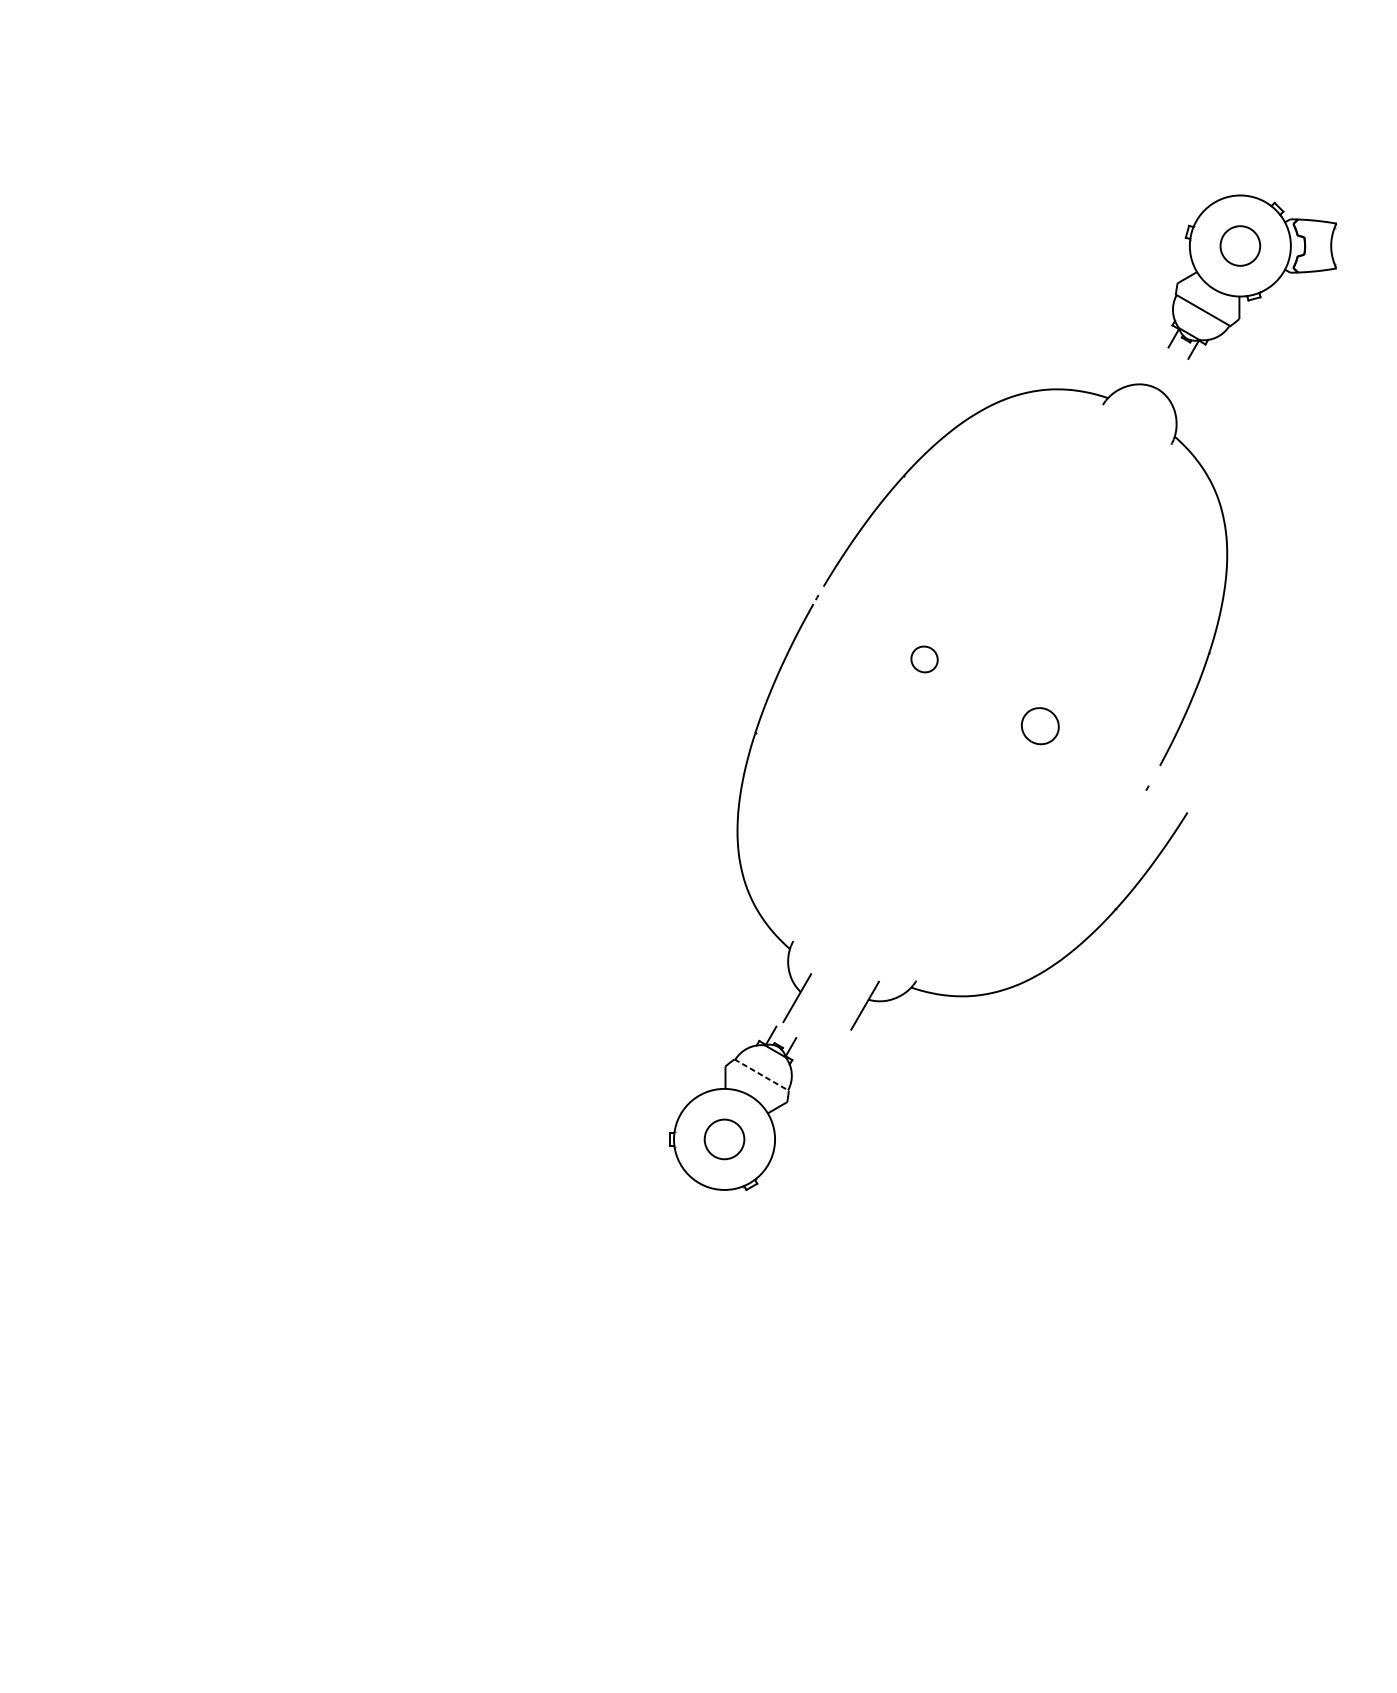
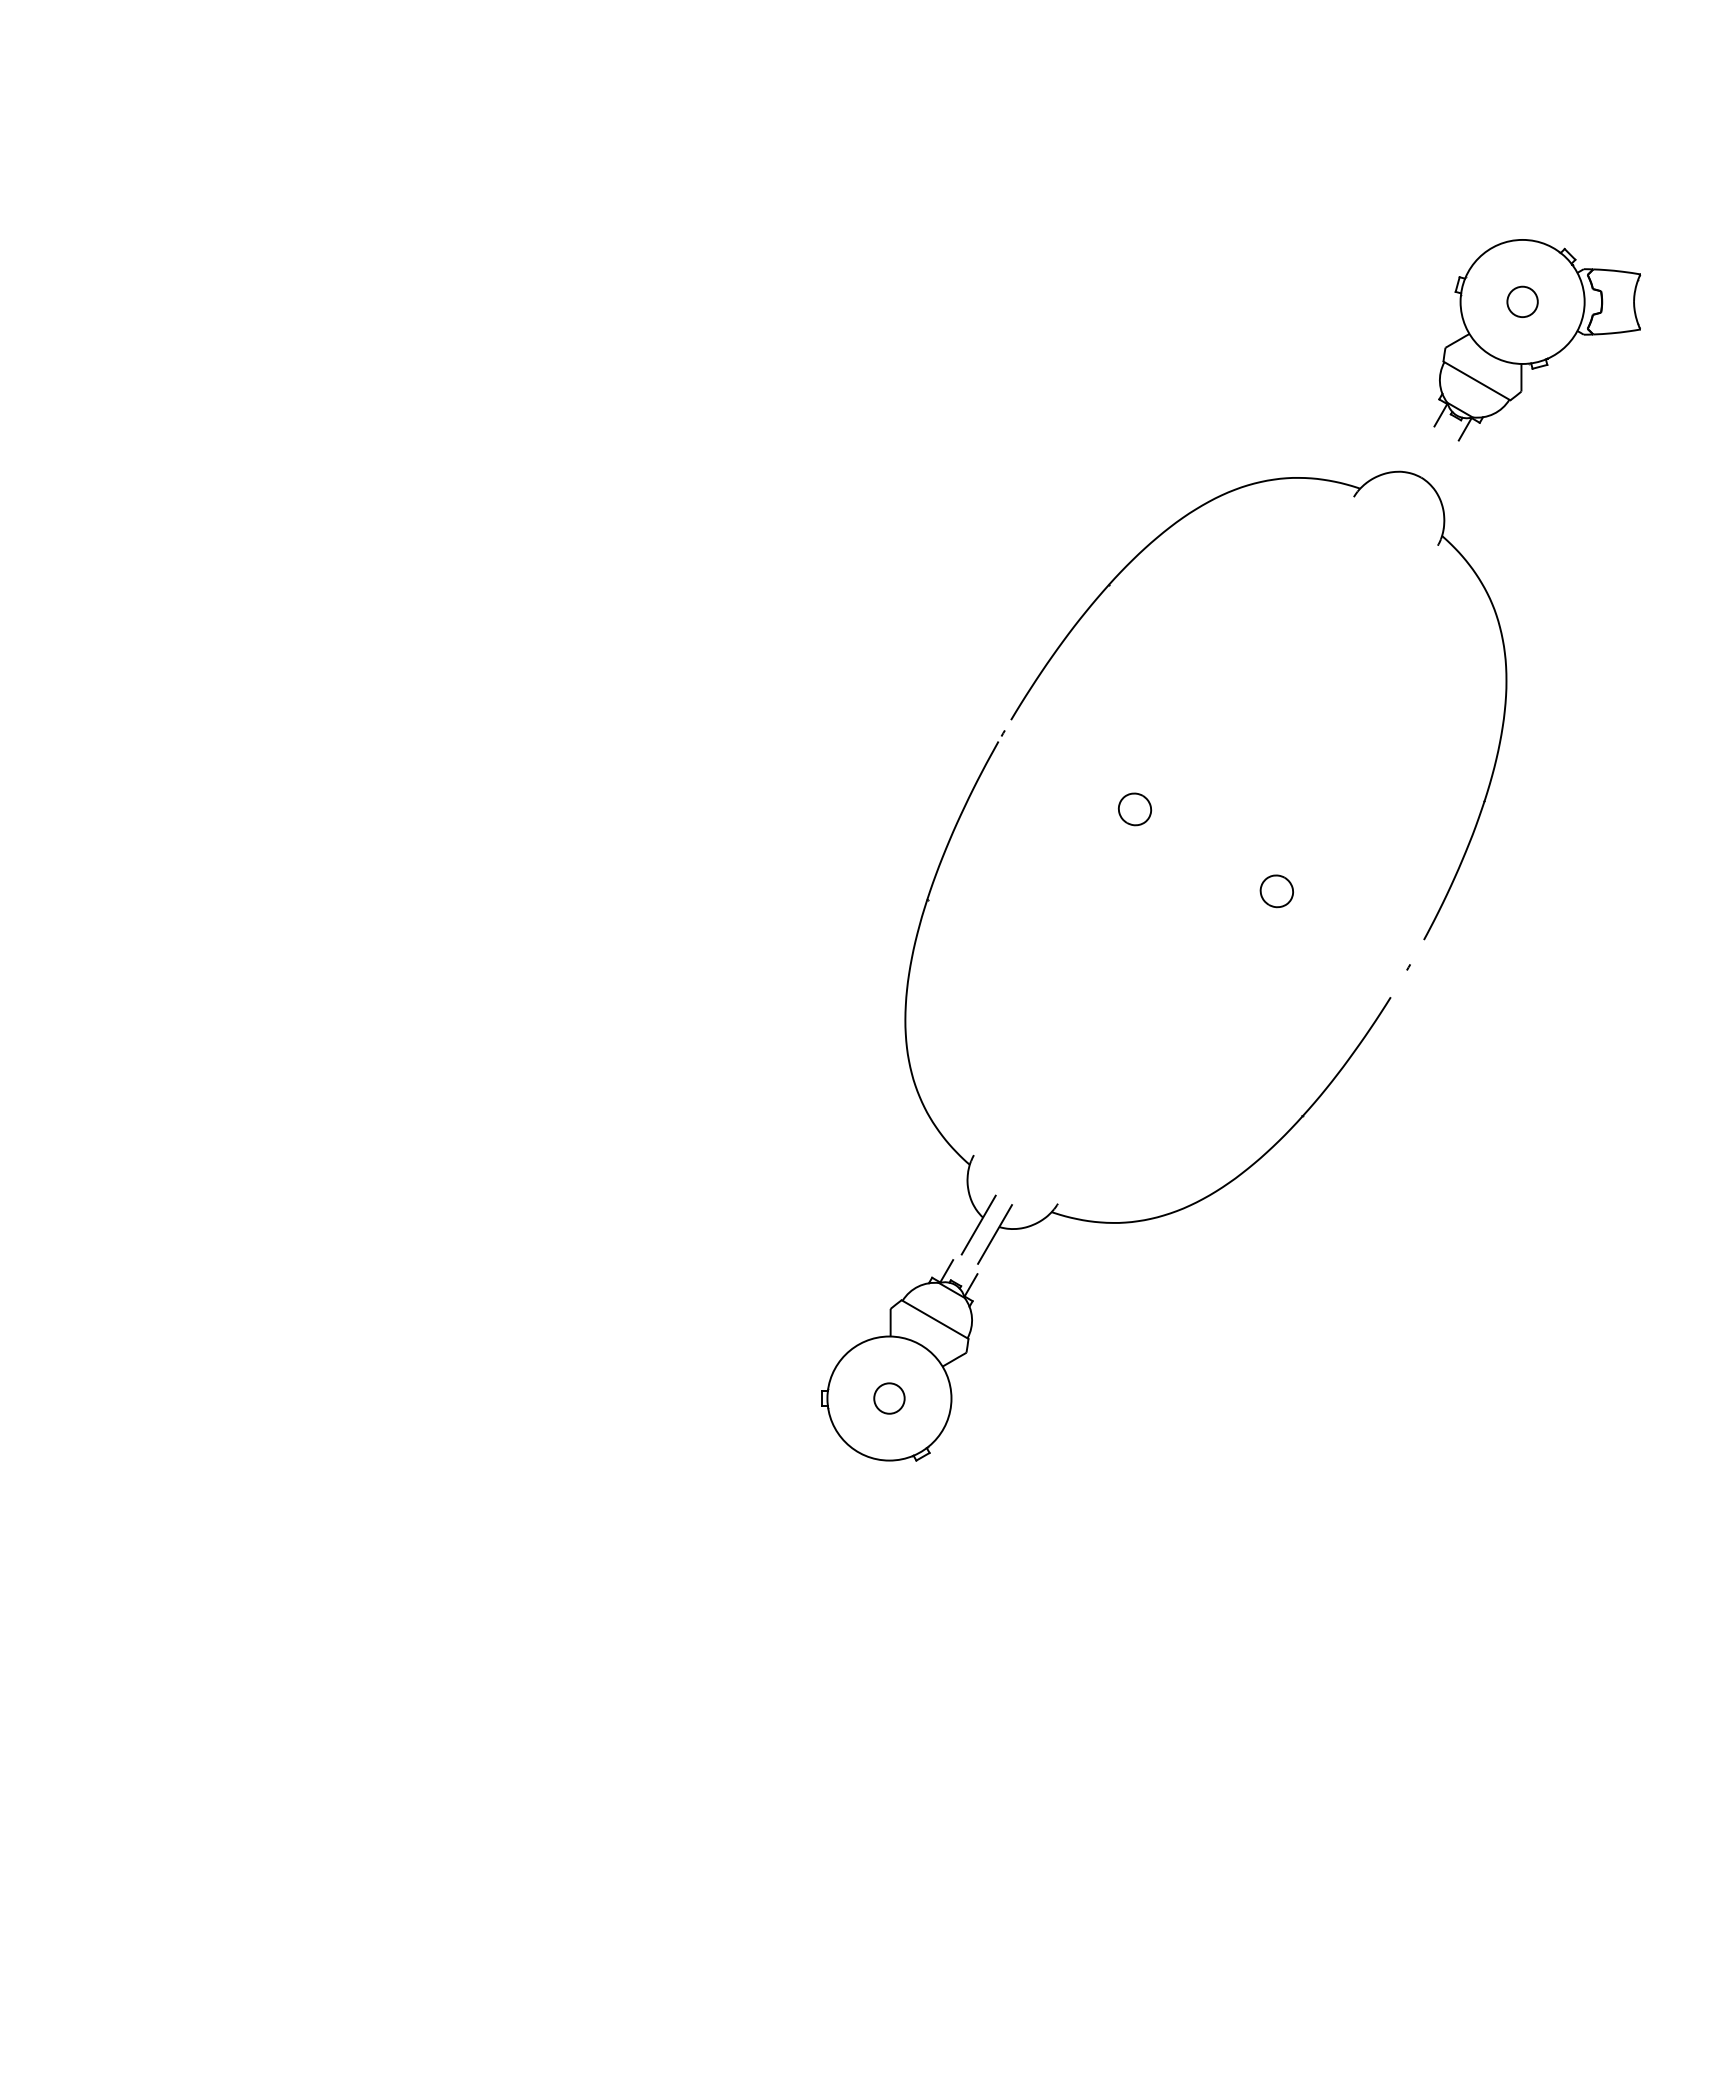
circle: (1240, 245) -> (1522, 301), size x0.62
part: (1039, 726) -> (1276, 891), size x0.71
part: (1049, 966) -> (1221, 1186), moved
line: (762, 1075) -> (935, 1319), dashed -> solid
circle: (724, 1139) -> (889, 1398), size x0.62

